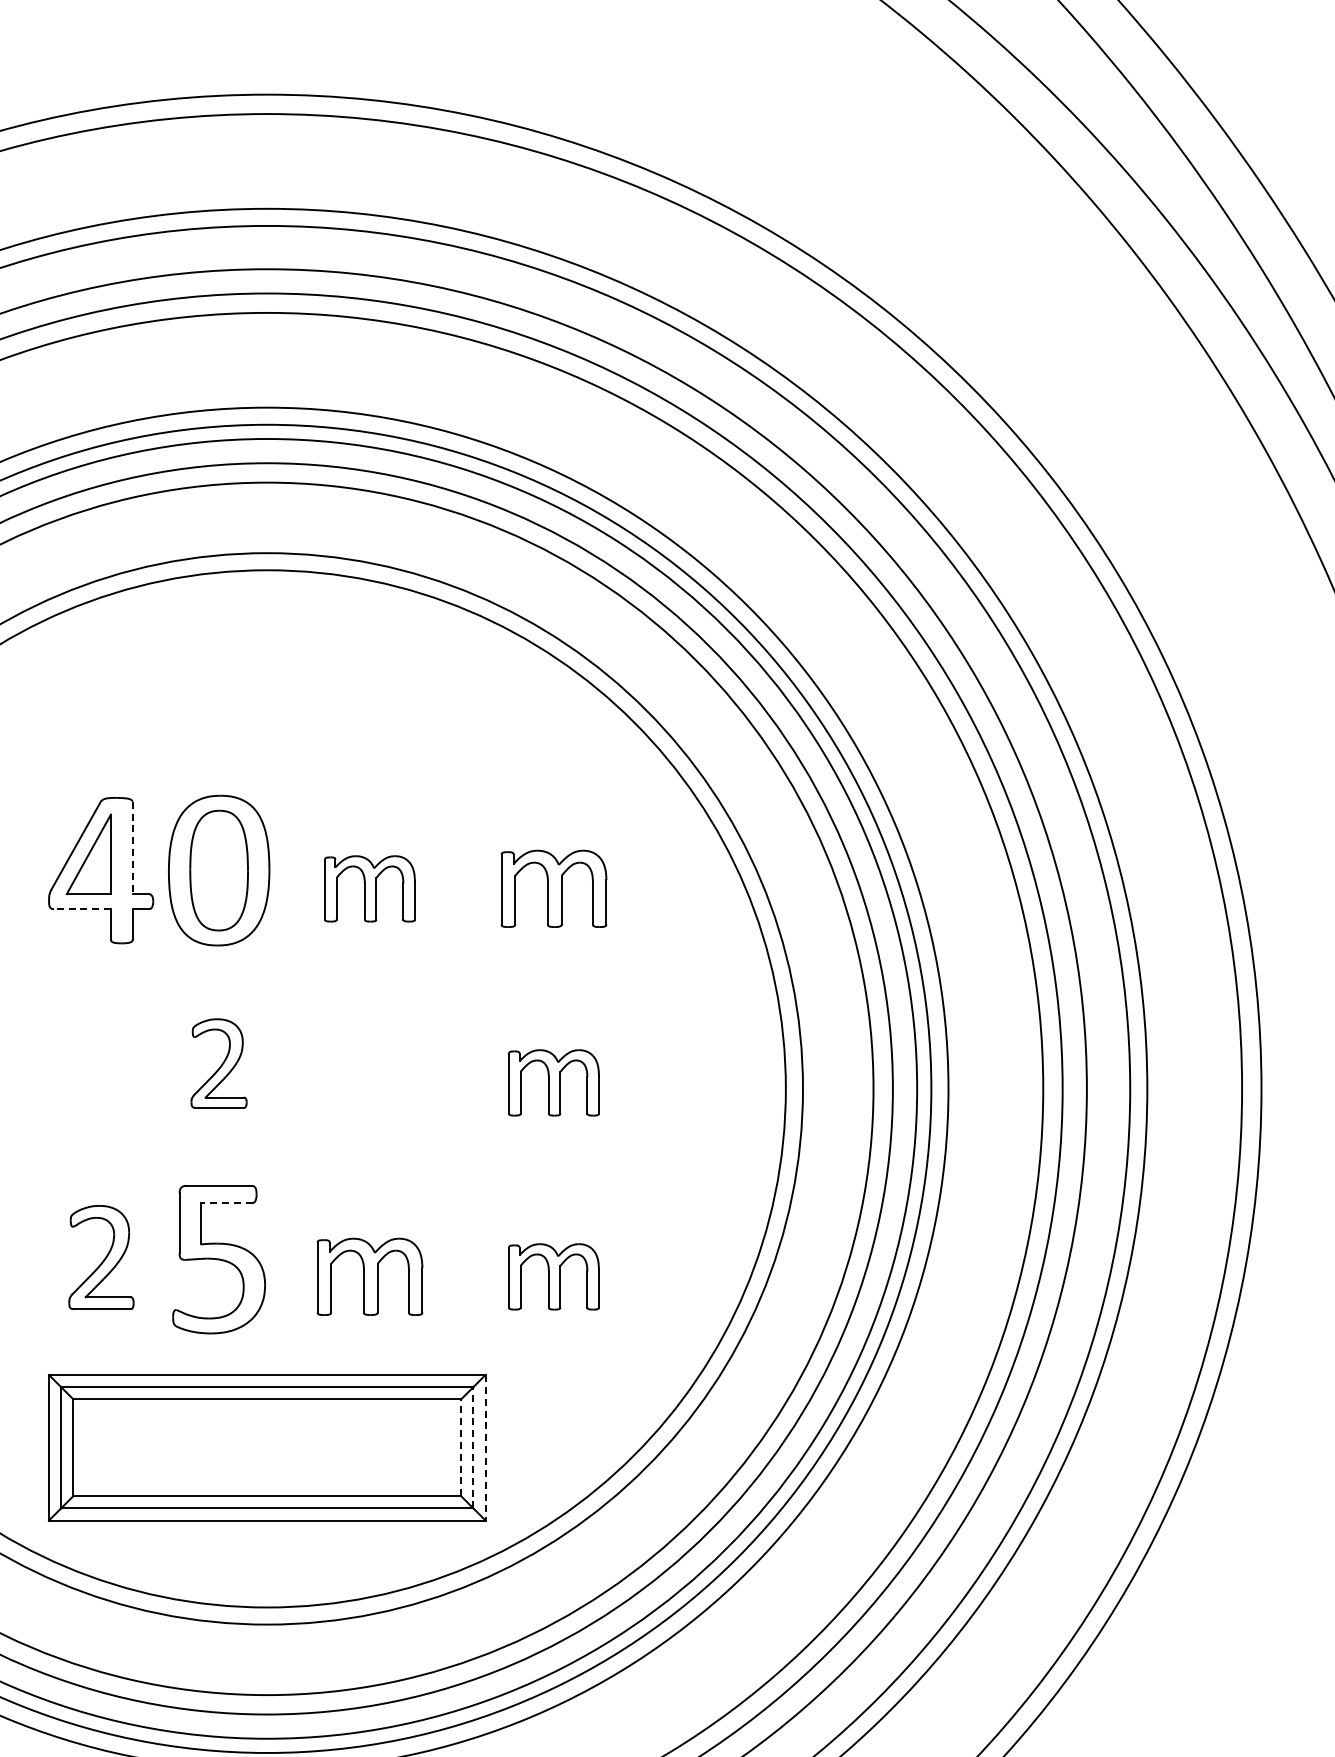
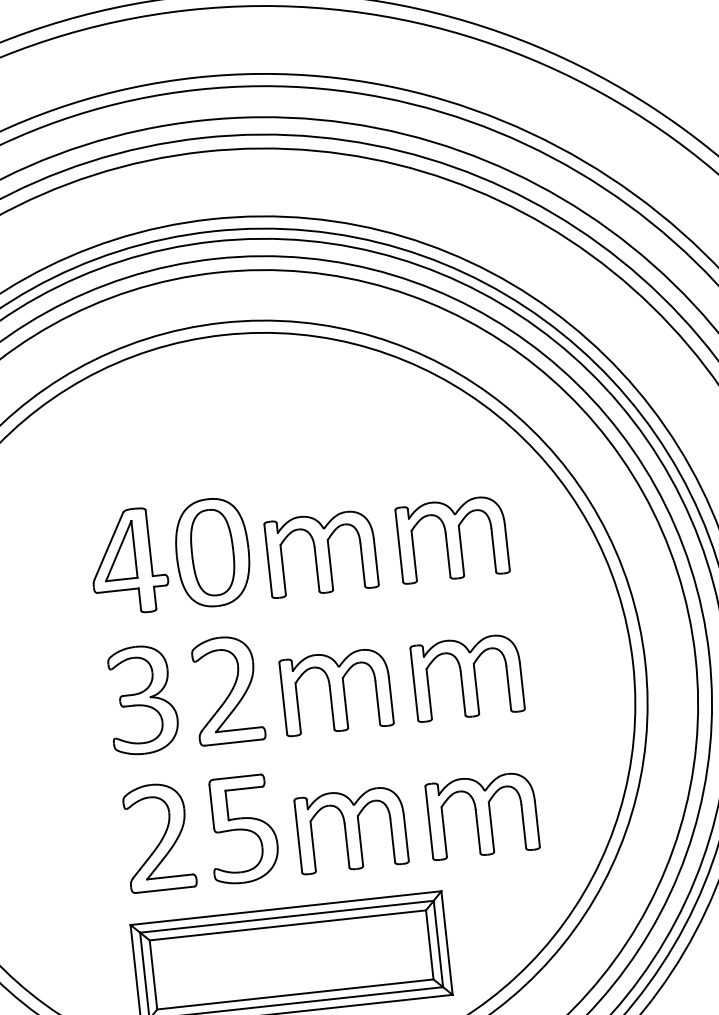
line: (132, 848) -> (149, 543), dashed -> solid
part: (369, 888) -> (321, 553), size x1.67
part: (553, 888) -> (452, 539), size x1.43
line: (82, 909) -> (118, 590), dashed -> solid
part: (218, 1063) -> (227, 690), size x1.67
part: (99, 1064) -> (142, 699), added
part: (369, 1082) -> (336, 691), added
part: (553, 1082) -> (467, 677), size x1.67
line: (226, 1203) -> (243, 789), dashed -> solid
part: (101, 1257) -> (158, 837), size x1.43
part: (369, 1276) -> (351, 830), size x1.43
part: (553, 1276) -> (482, 815), size x1.67
line: (461, 1447) -> (429, 944), dashed -> solid
line: (473, 1447) -> (438, 943), dashed -> solid
line: (485, 1447) -> (447, 942), dashed -> solid

